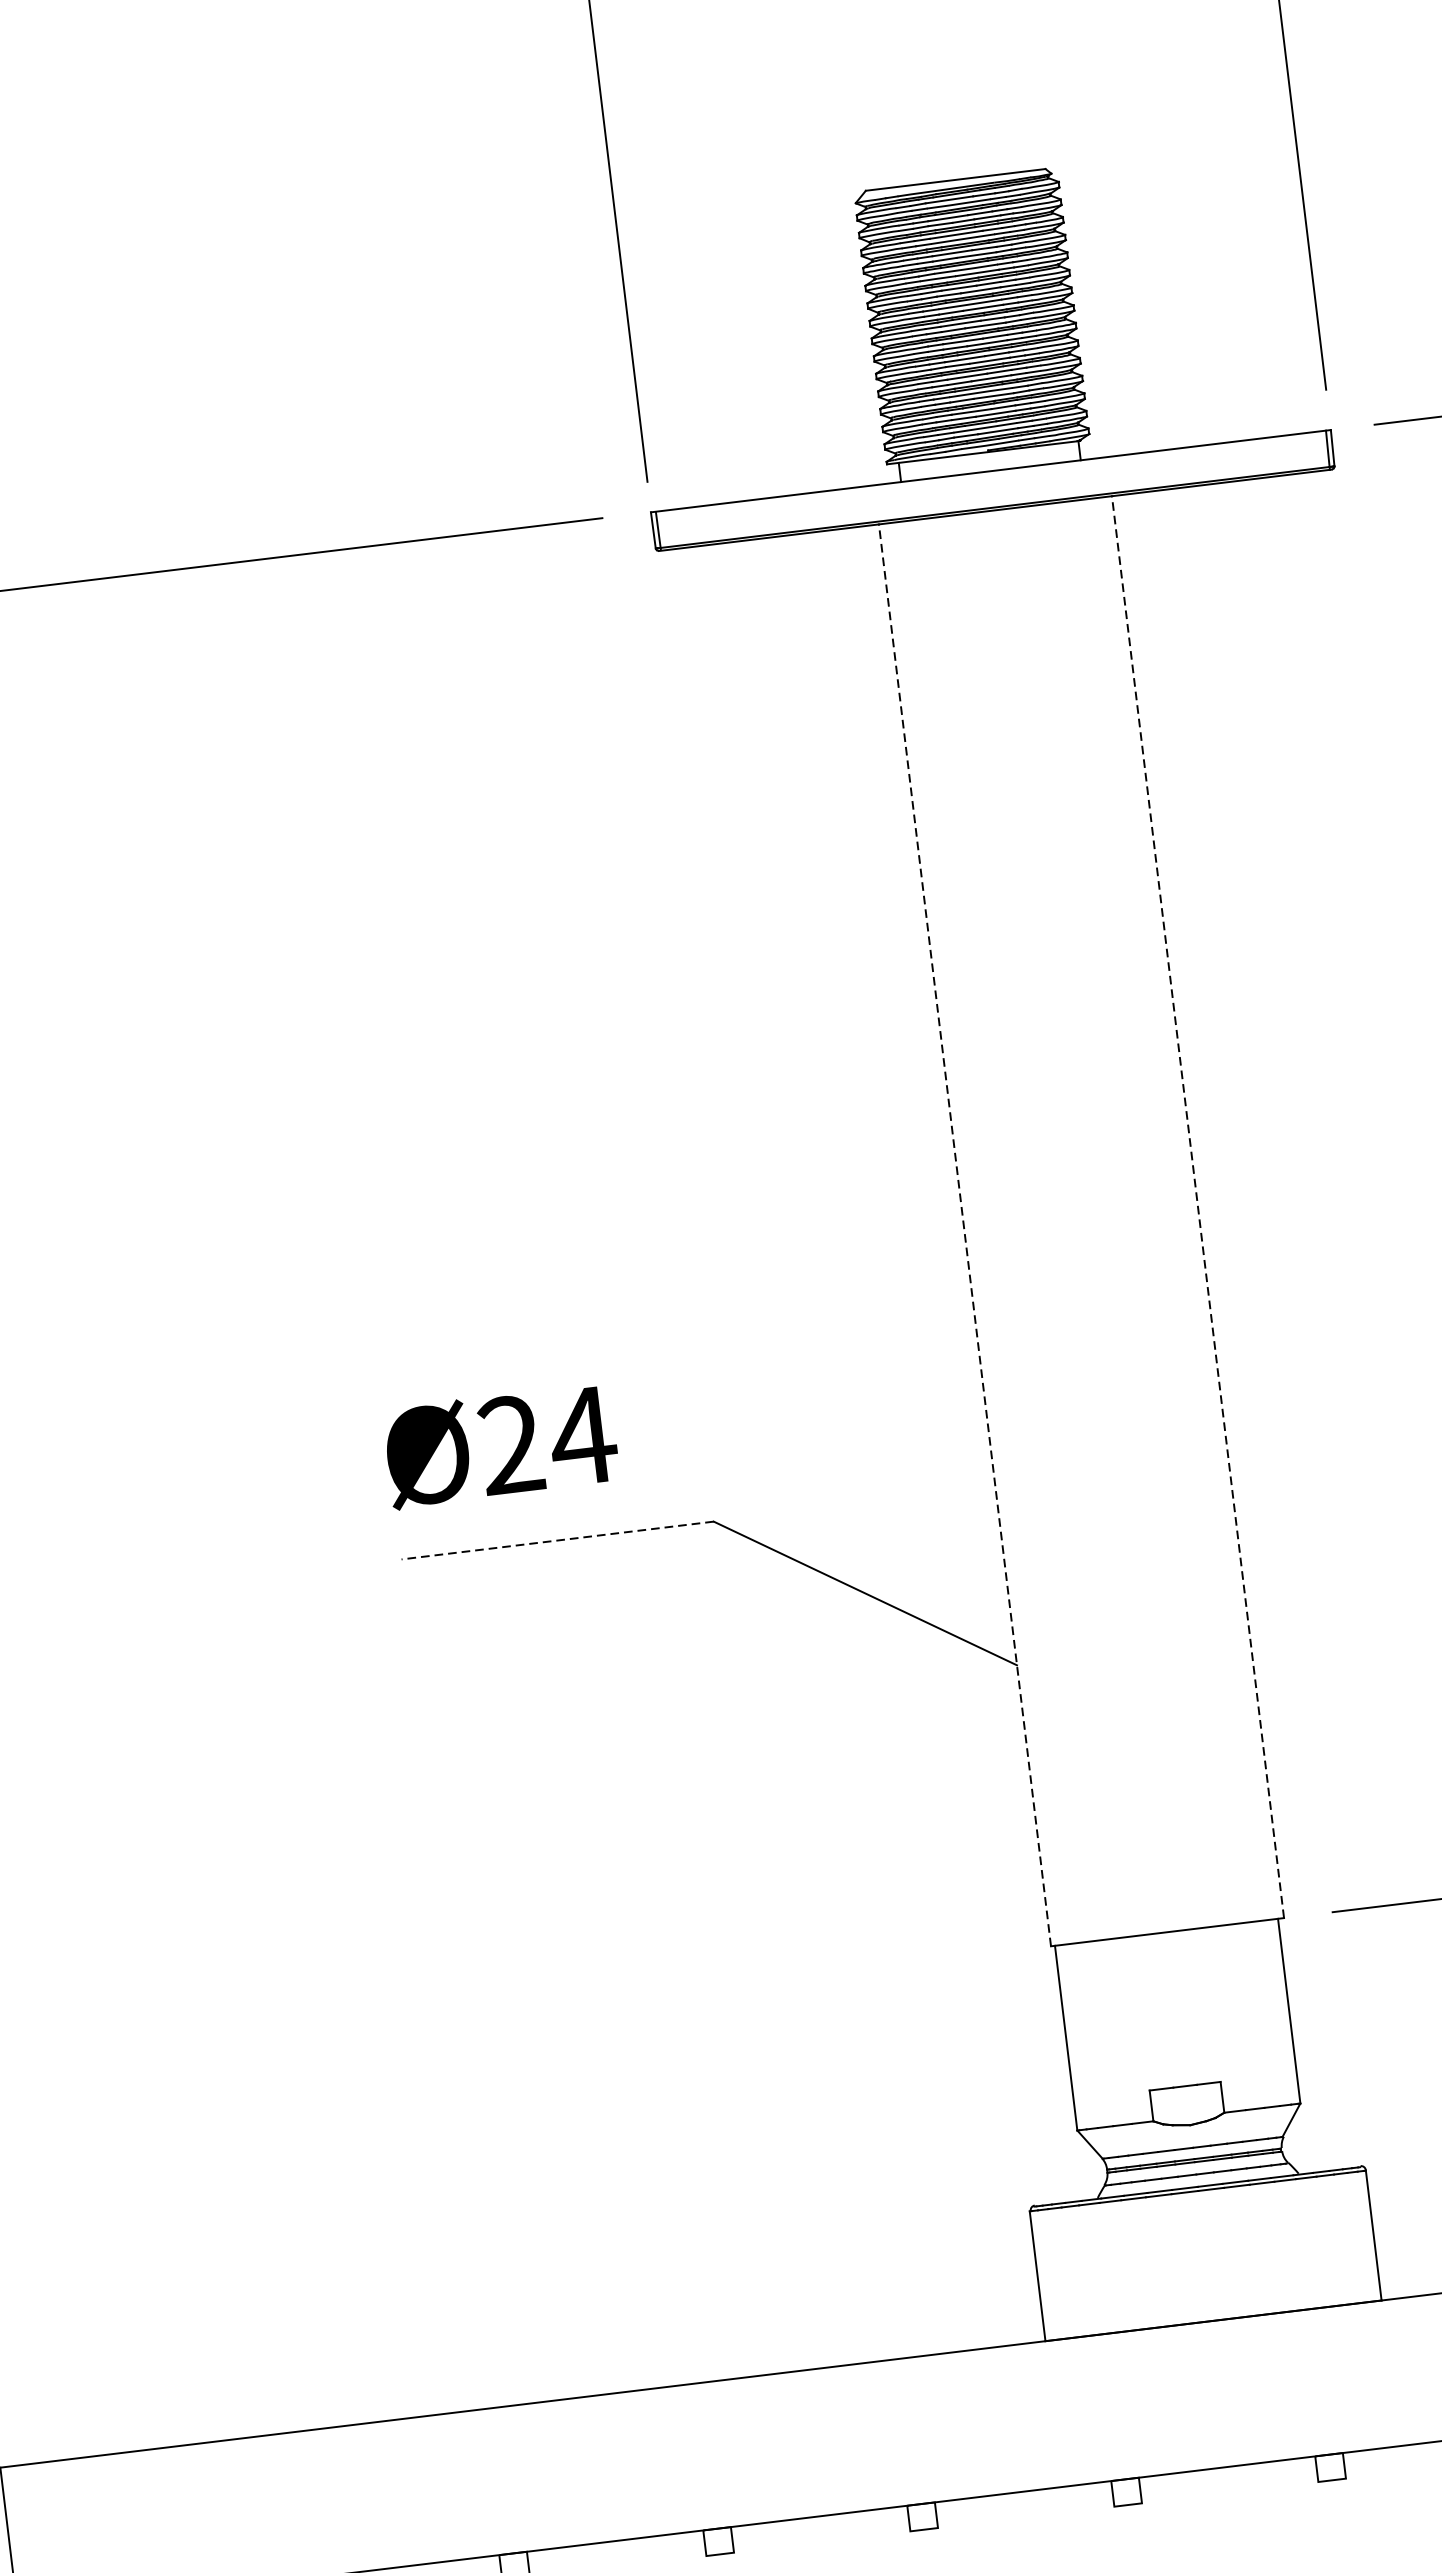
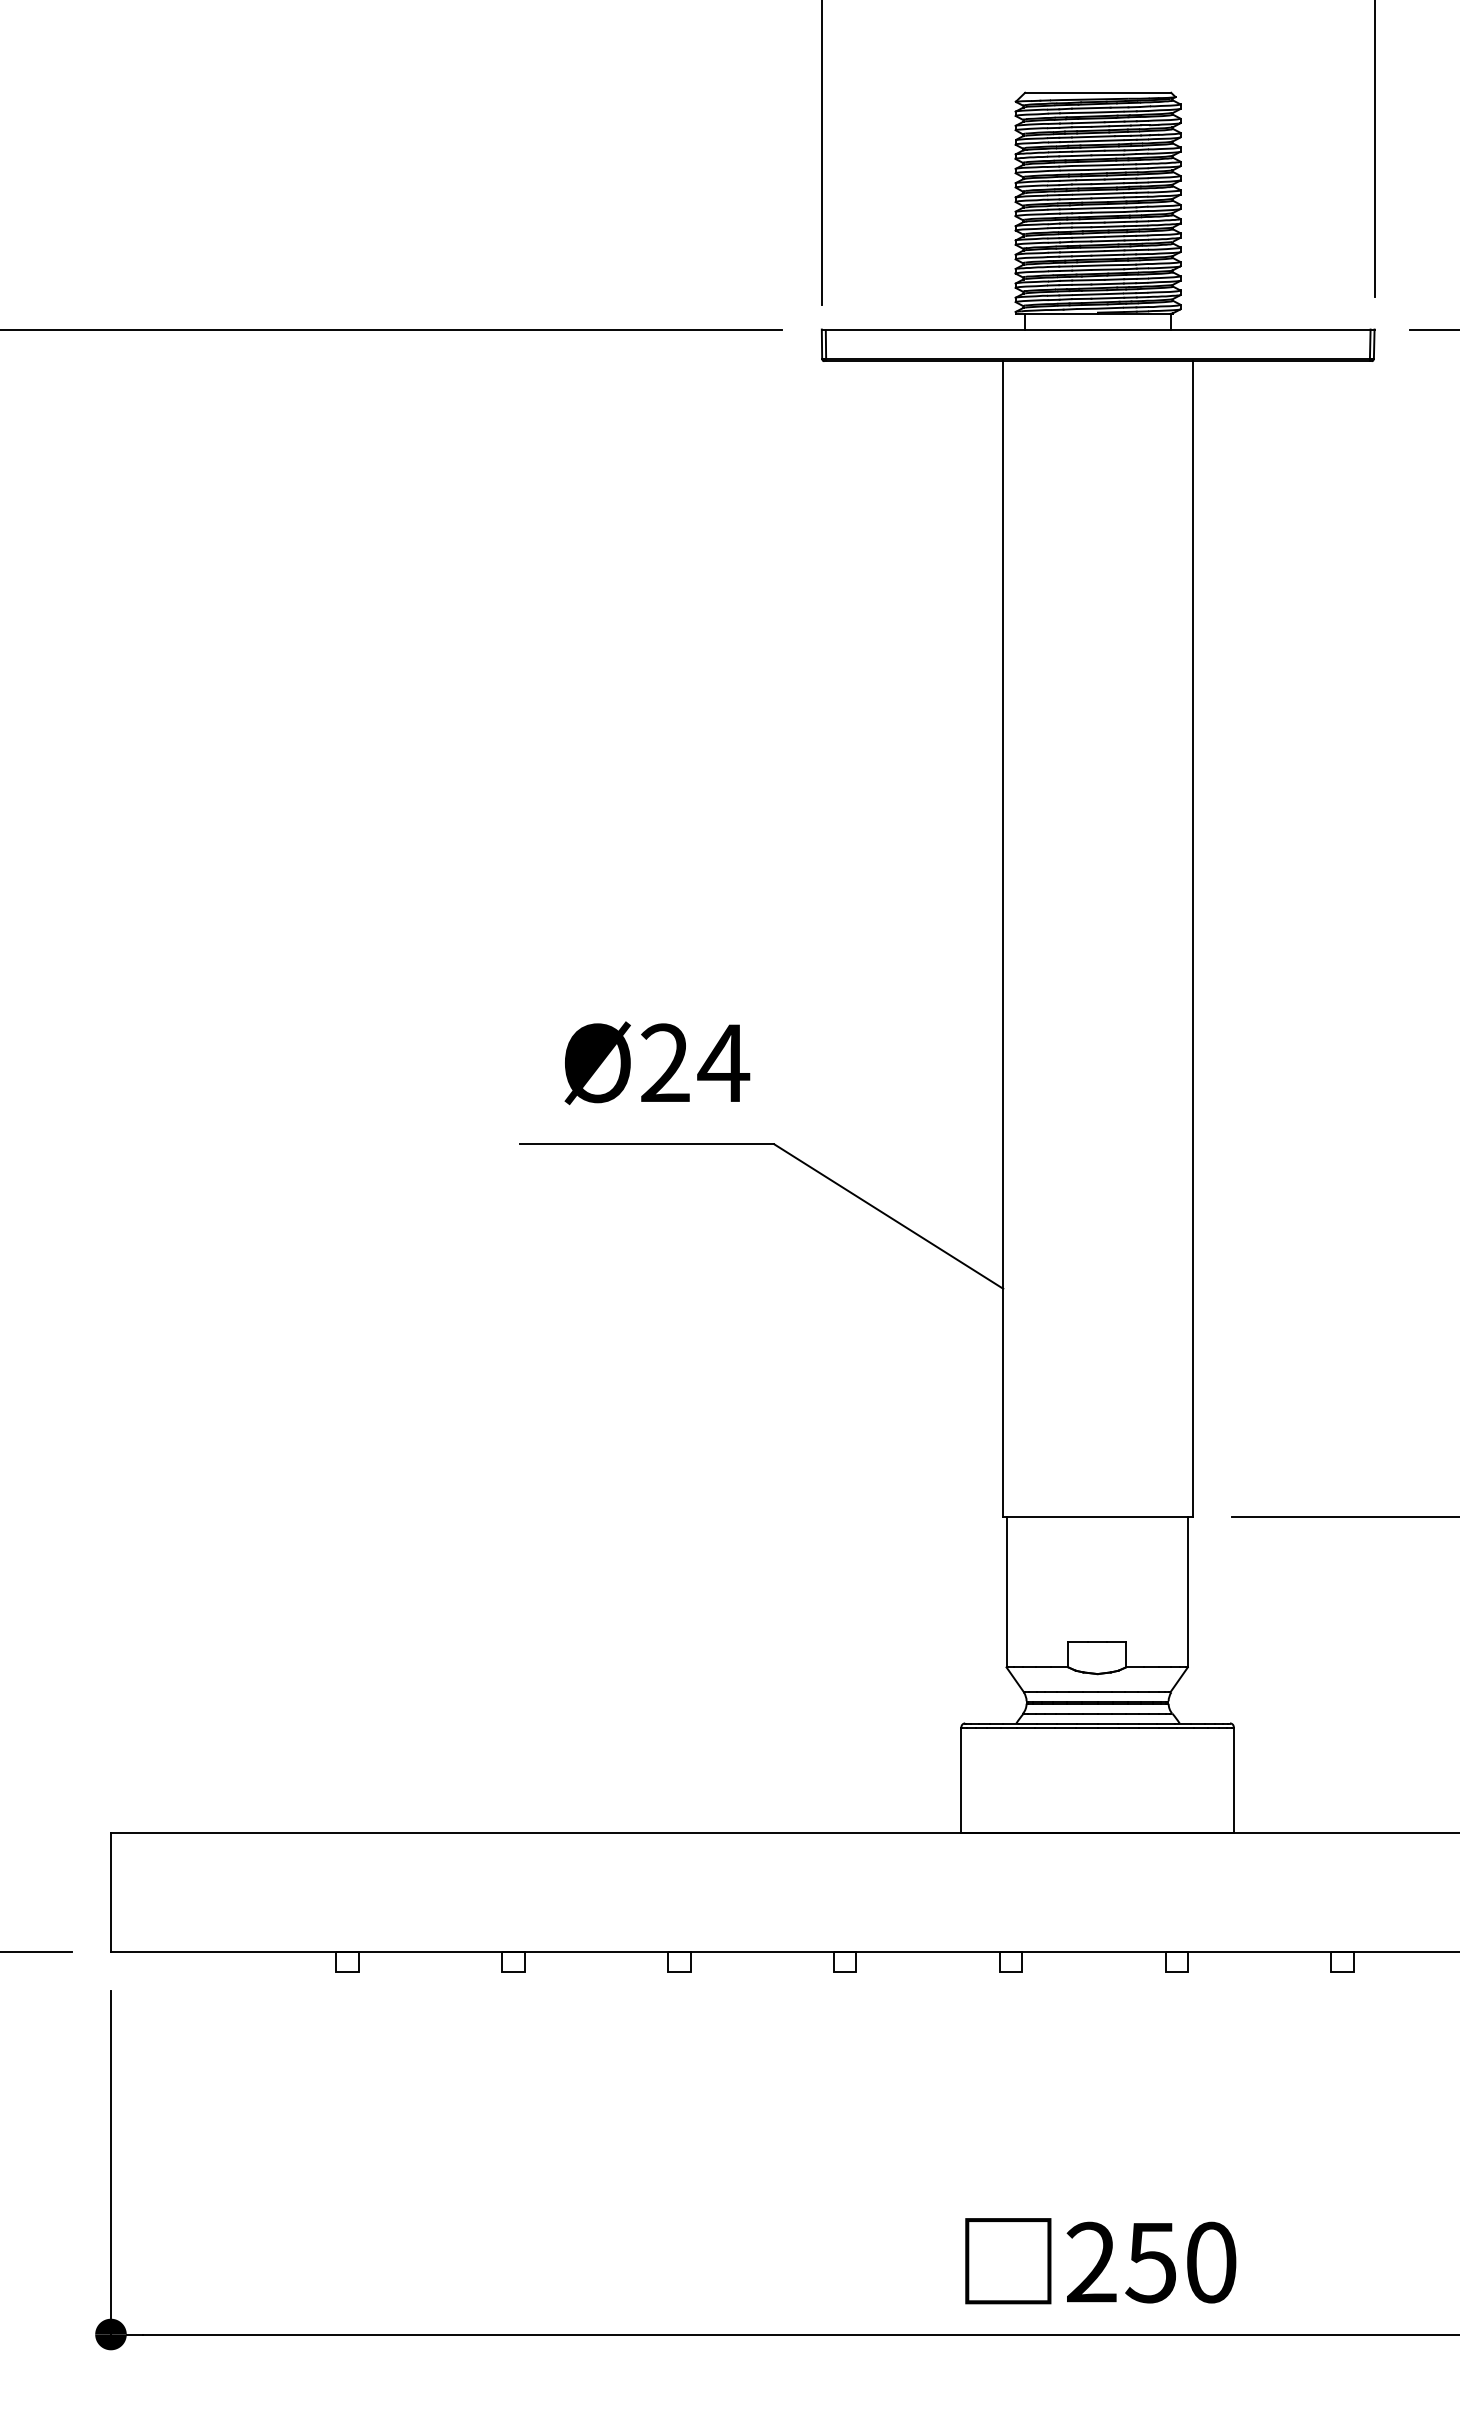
line: (1197, 1207) -> (1192, 939), dashed -> solid
line: (965, 1235) -> (1003, 939), dashed -> solid
text: (501, 1446) -> (657, 1063), moved
line: (557, 1540) -> (647, 1144), dashed -> solid

